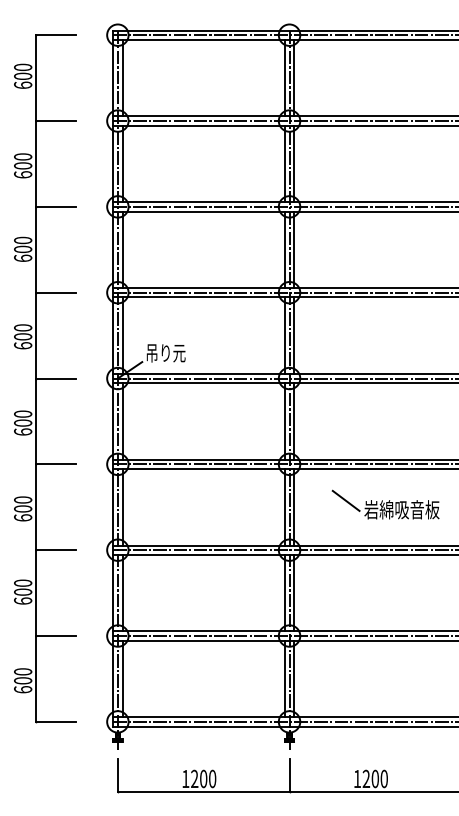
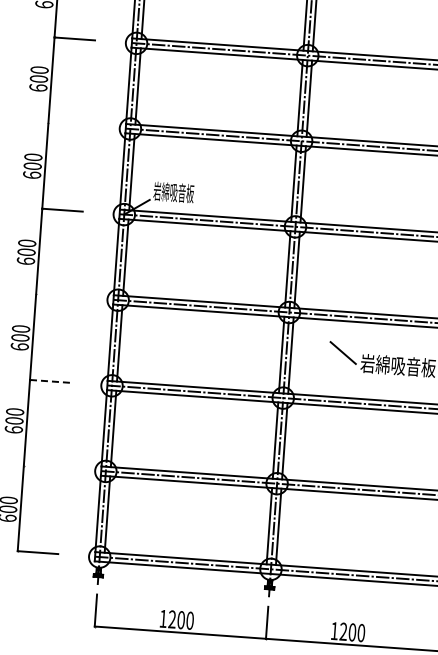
line: (55, 292) -> (68, 124), removed
text: (165, 352) -> (173, 192), 吊り元 -> 岩綿吸音板
line: (55, 464) -> (55, 295), removed
line: (56, 550) -> (50, 381), solid -> dashed
line: (55, 636) -> (43, 467), removed

